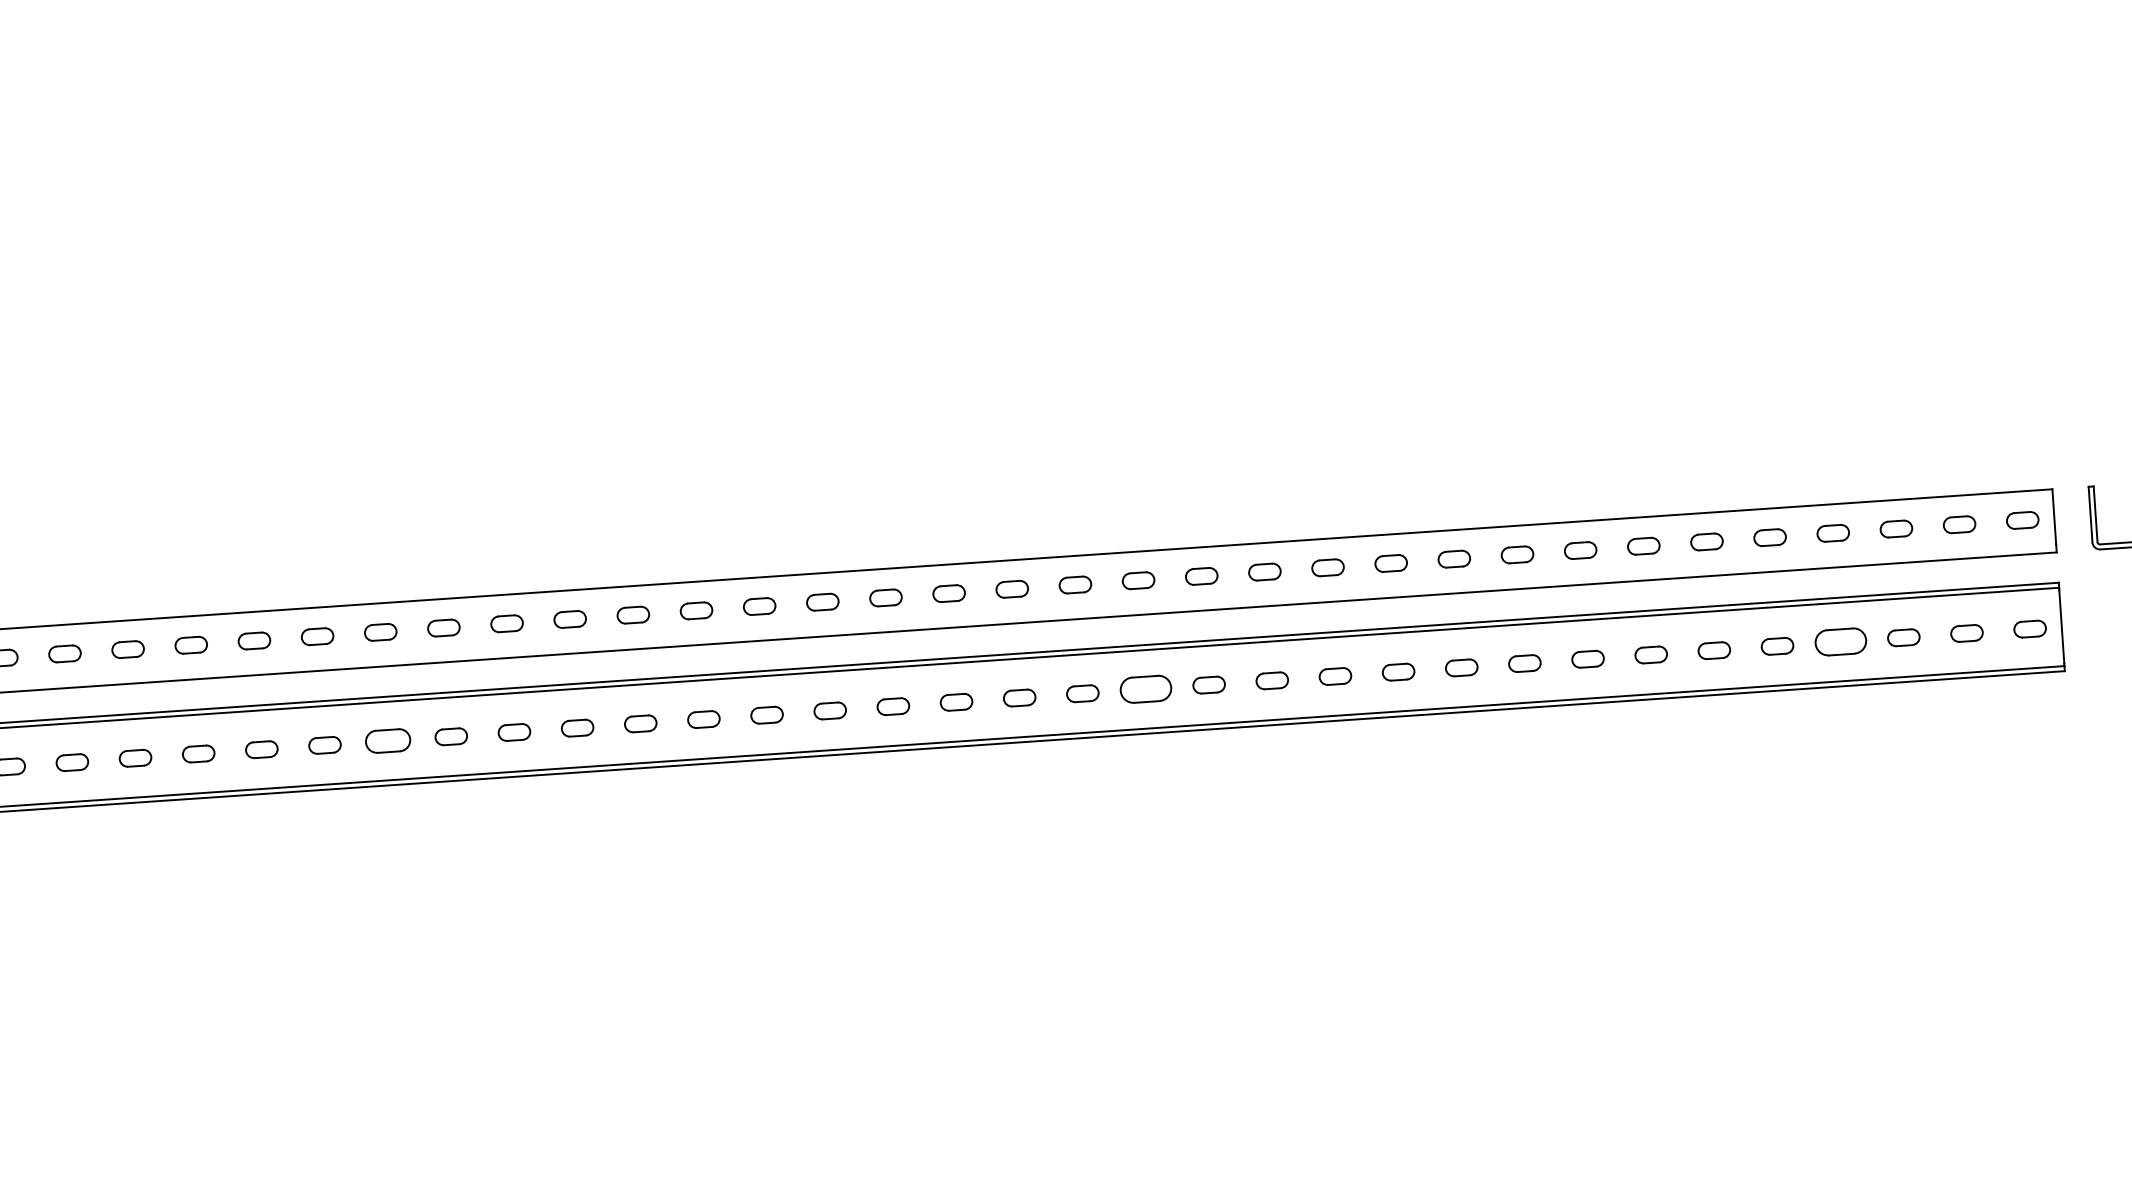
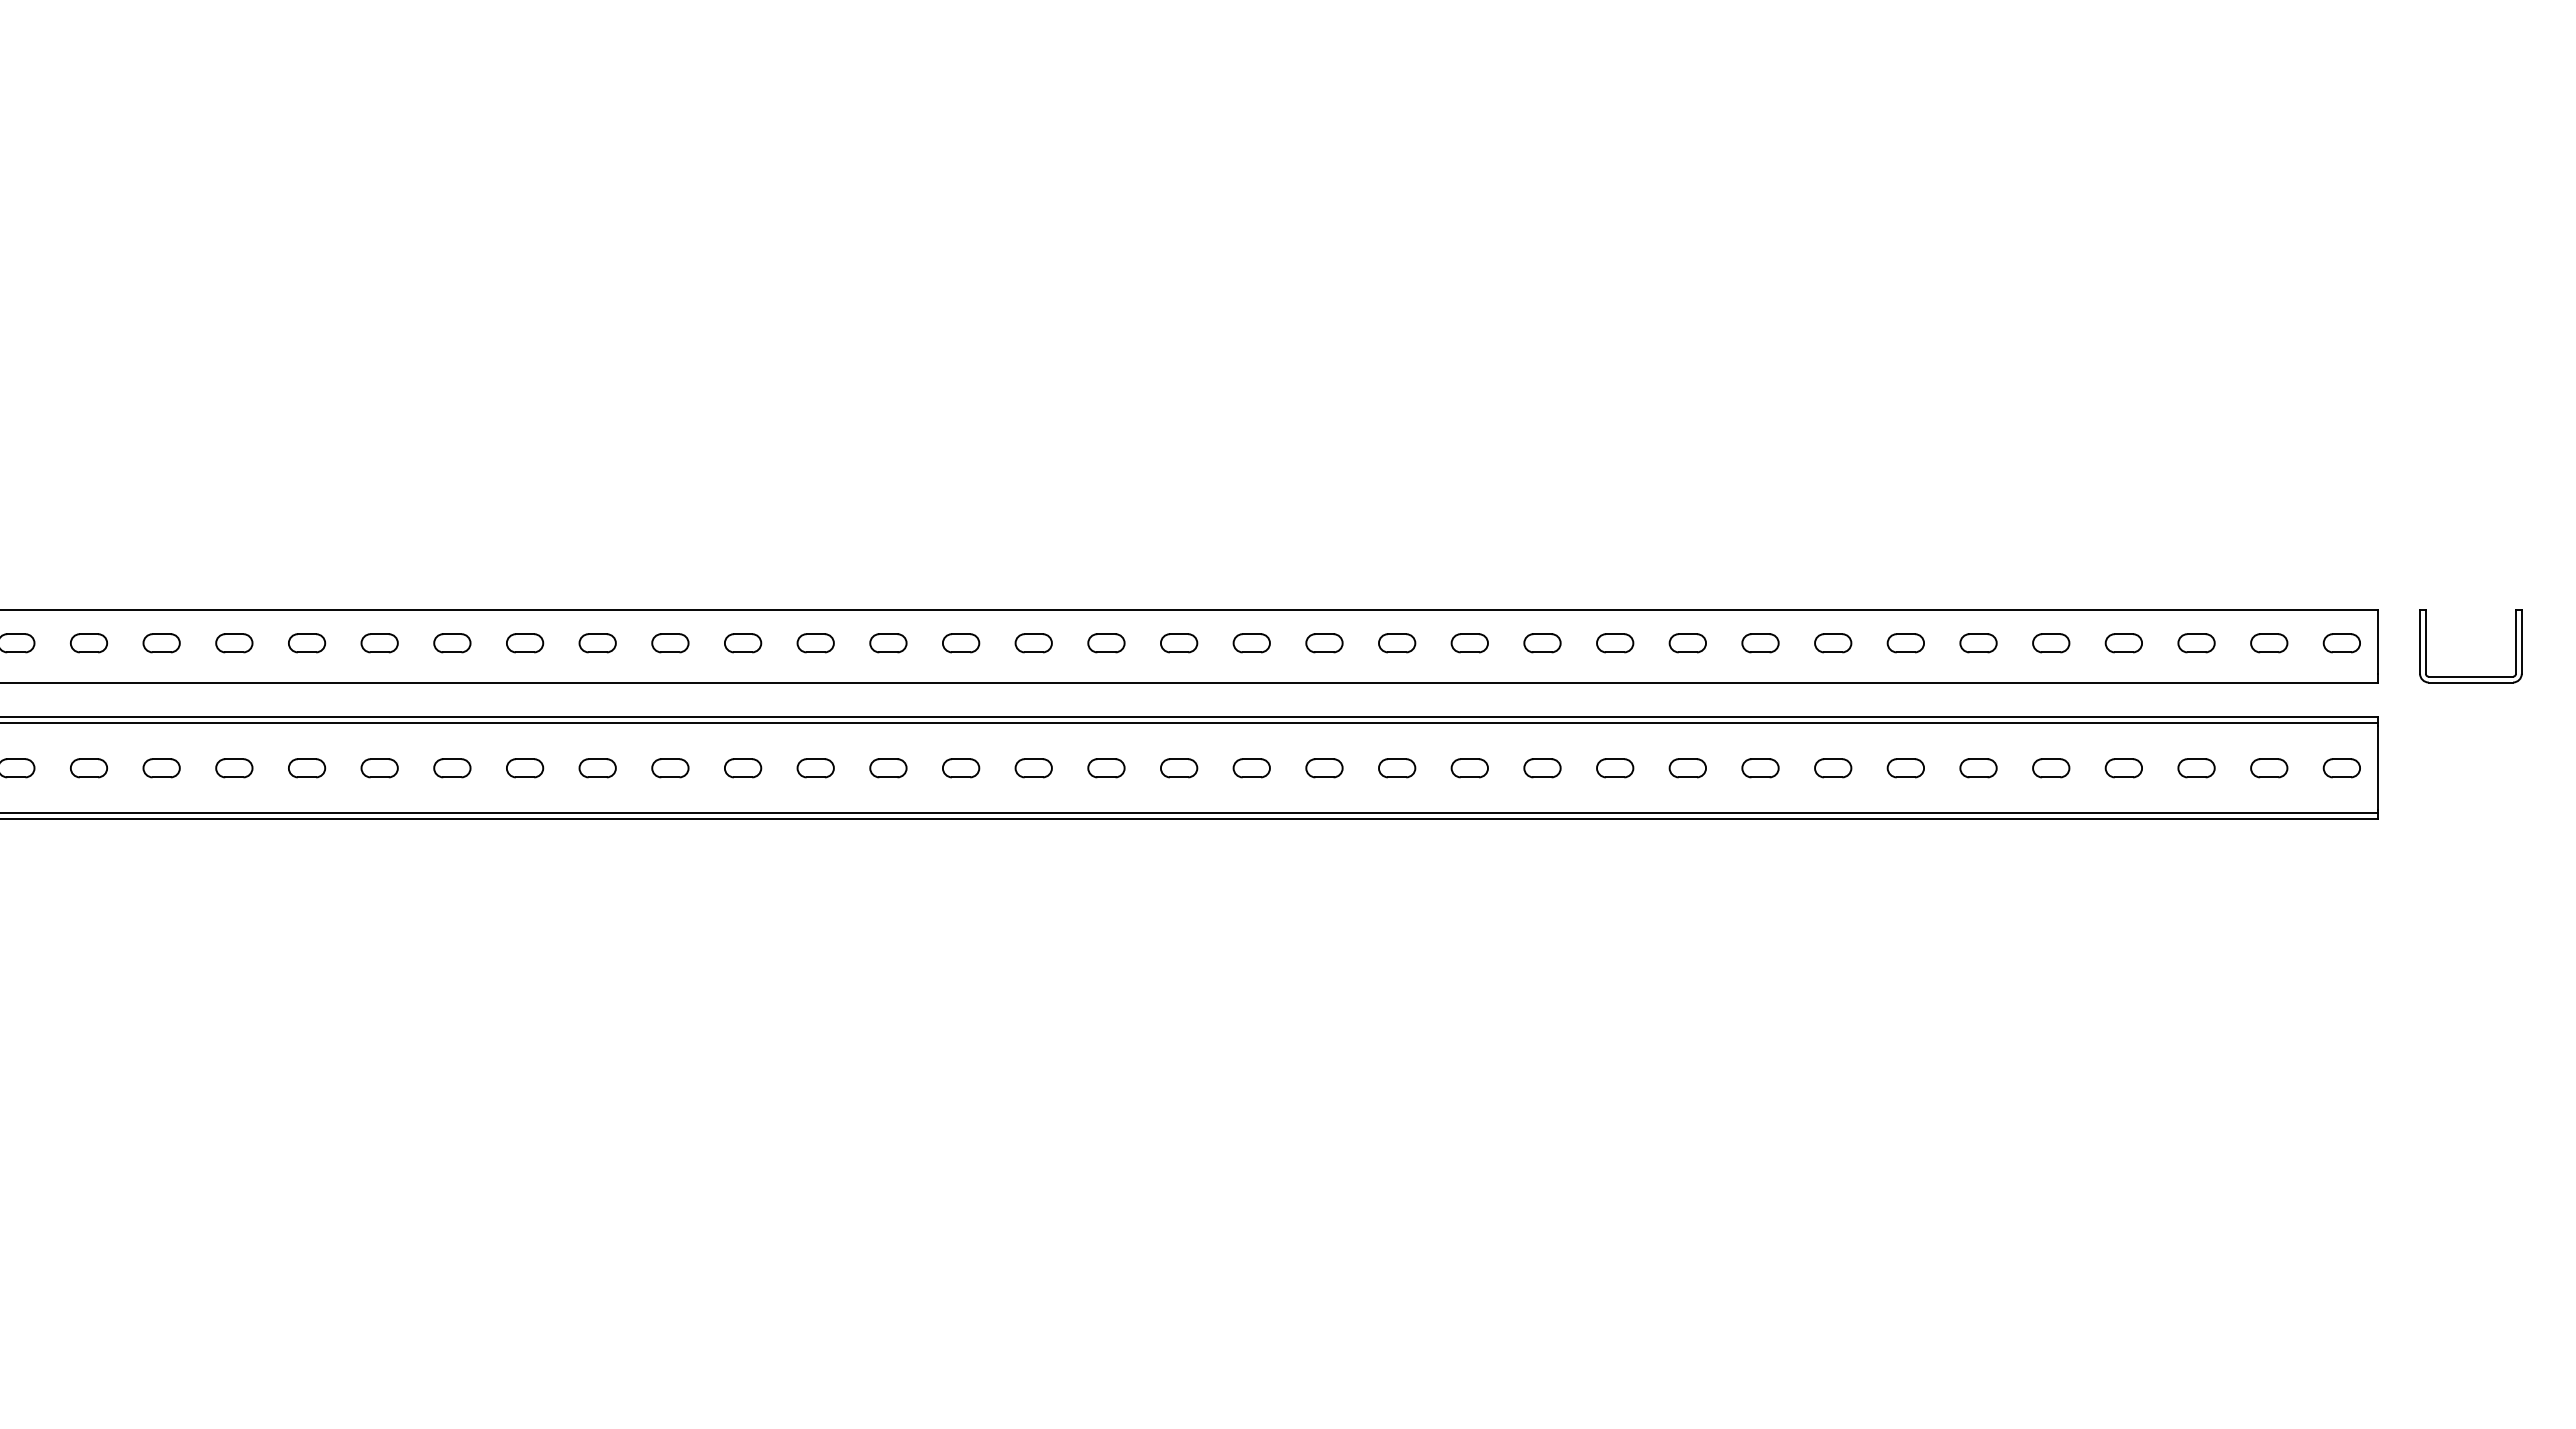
part: (1840, 642) -> (2123, 768), size x0.62
part: (1146, 689) -> (1324, 768), size x0.62
part: (388, 741) -> (452, 768), size x0.71

